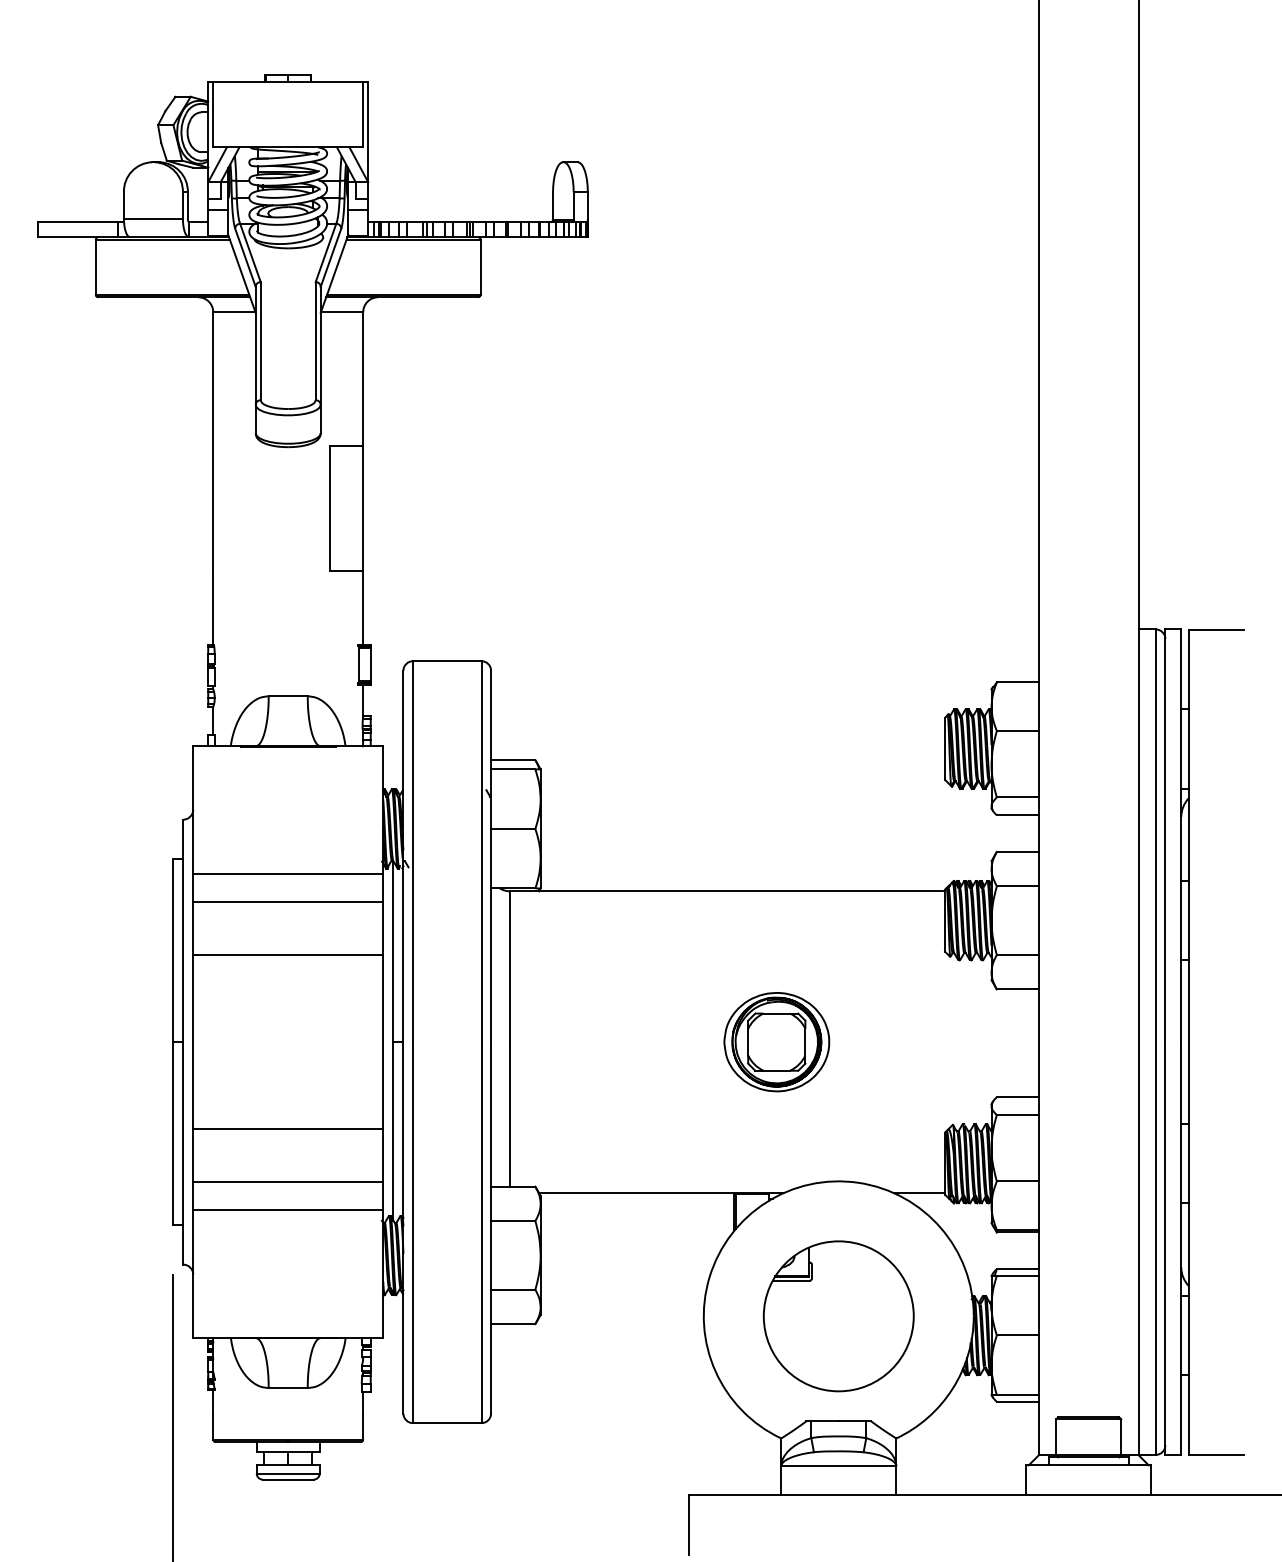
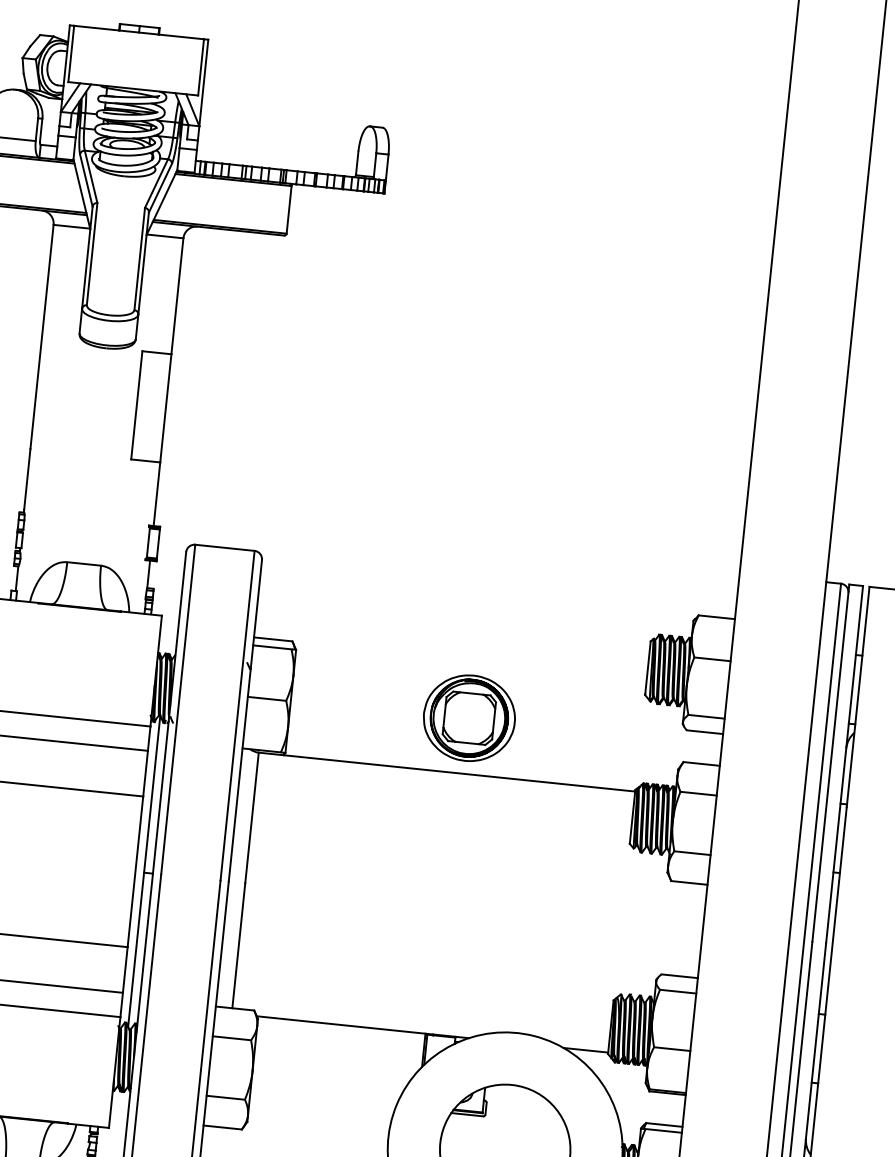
part: (776, 1042) -> (469, 718), moved

